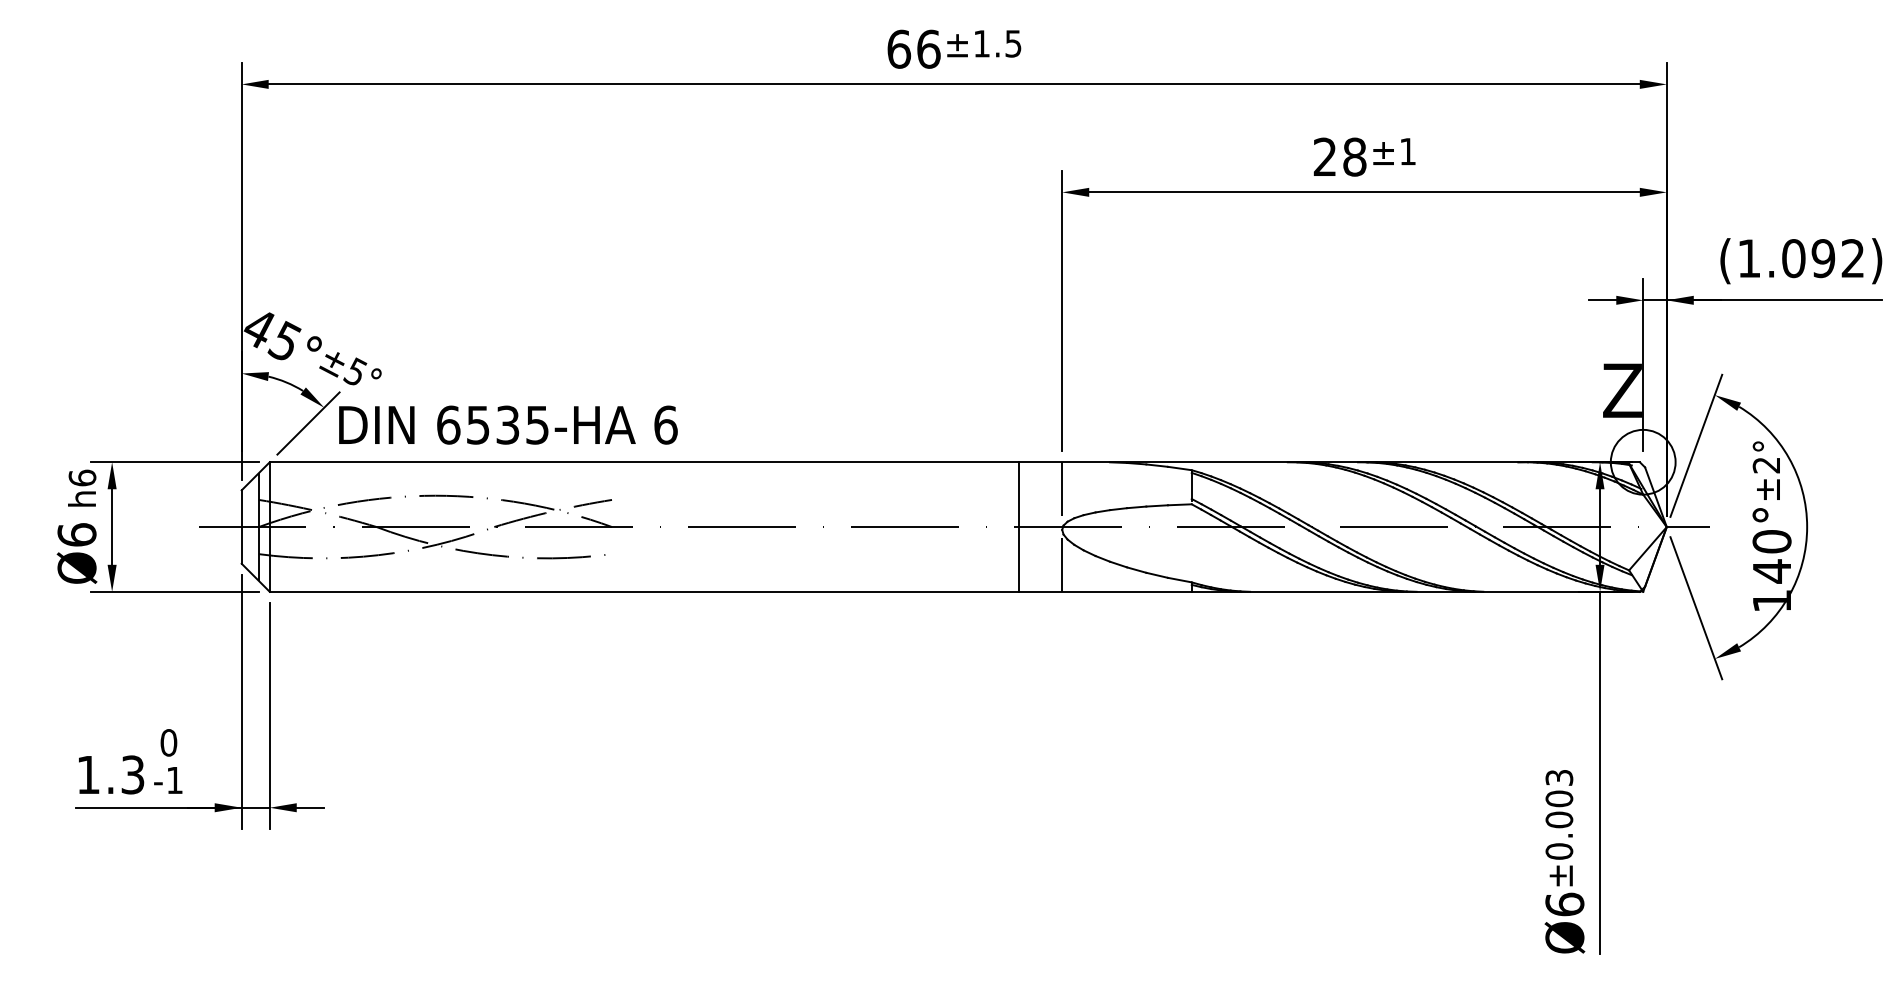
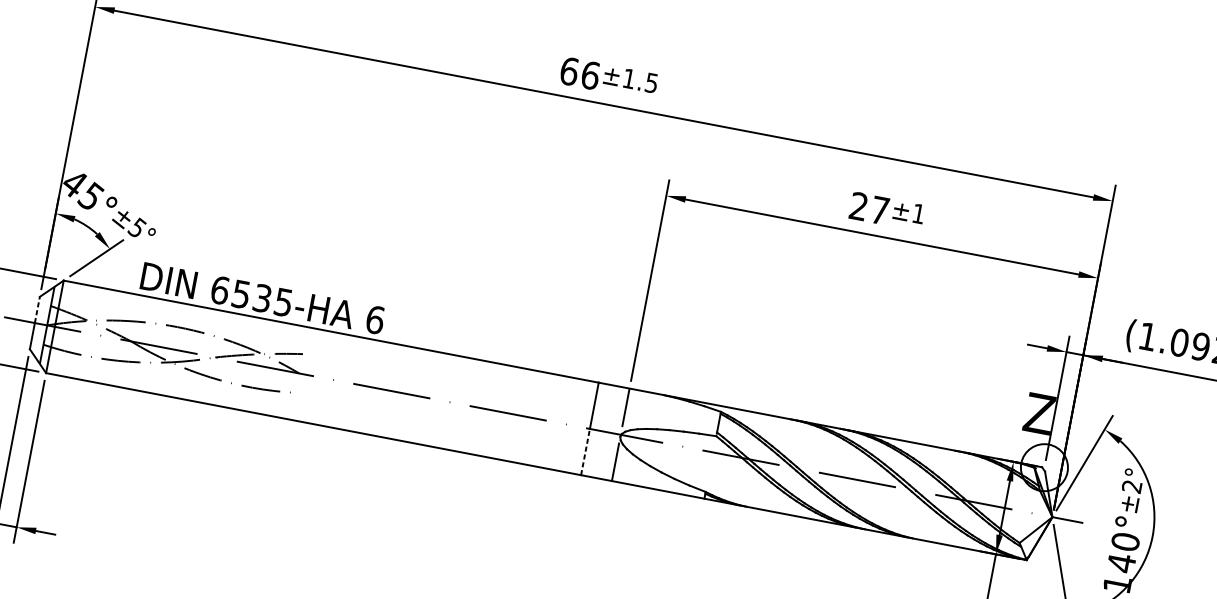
text: (1354, 156) -> (879, 210), 28 -> 27
text: (508, 424) -> (262, 298), moved
line: (241, 508) -> (37, 309), solid -> dashed
line: (1019, 558) -> (585, 451), solid -> dashed

